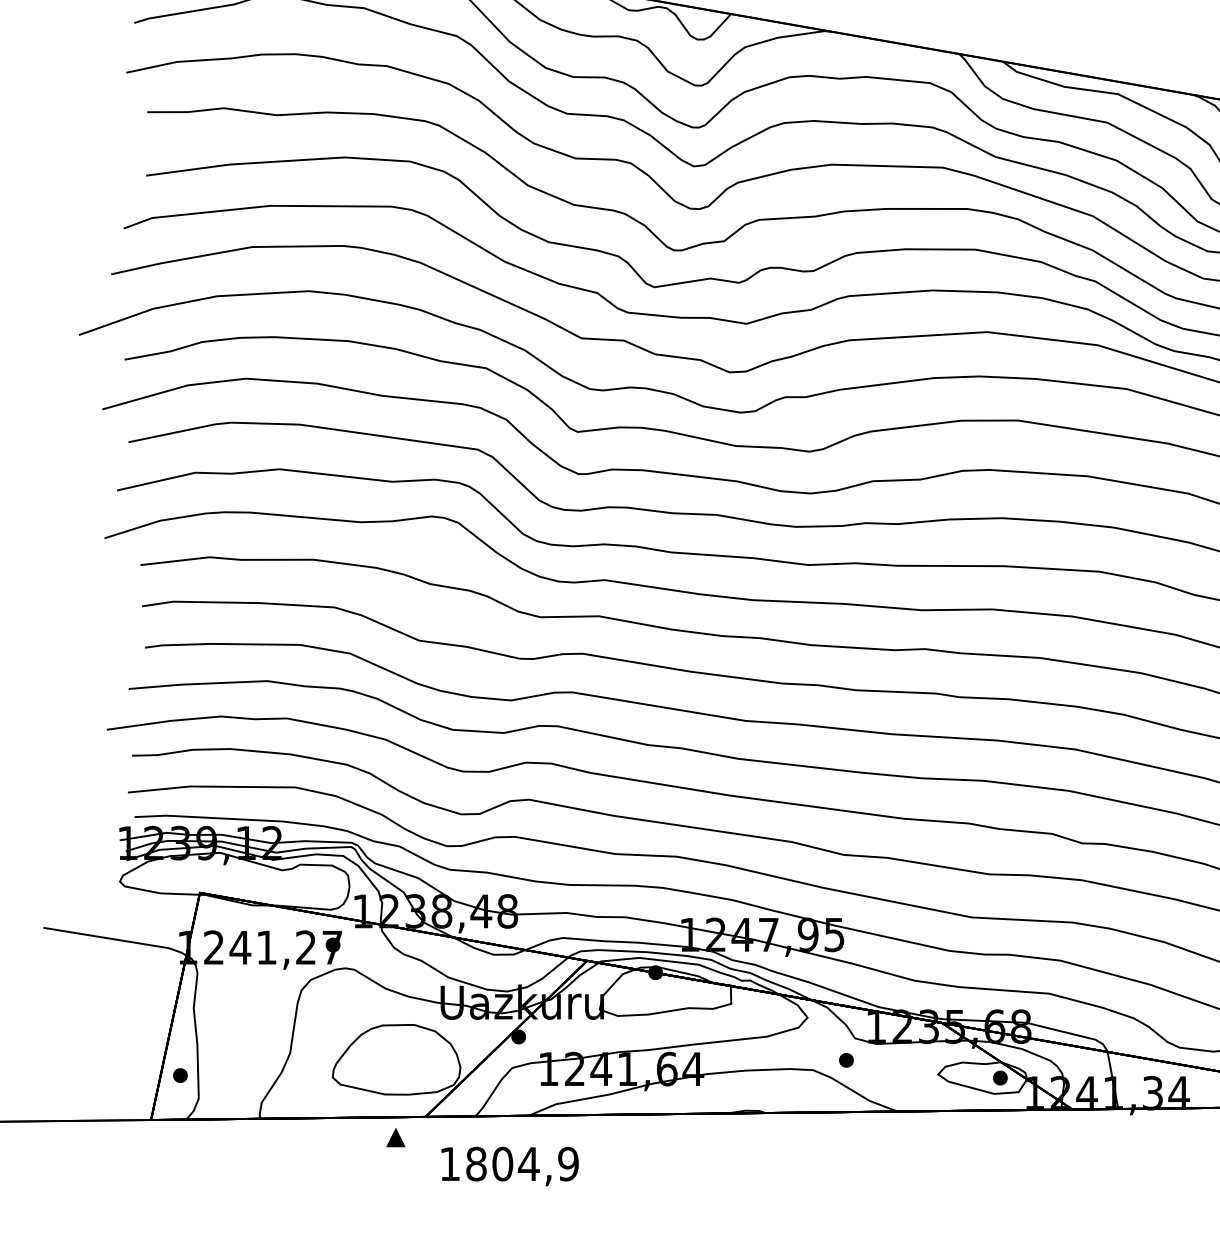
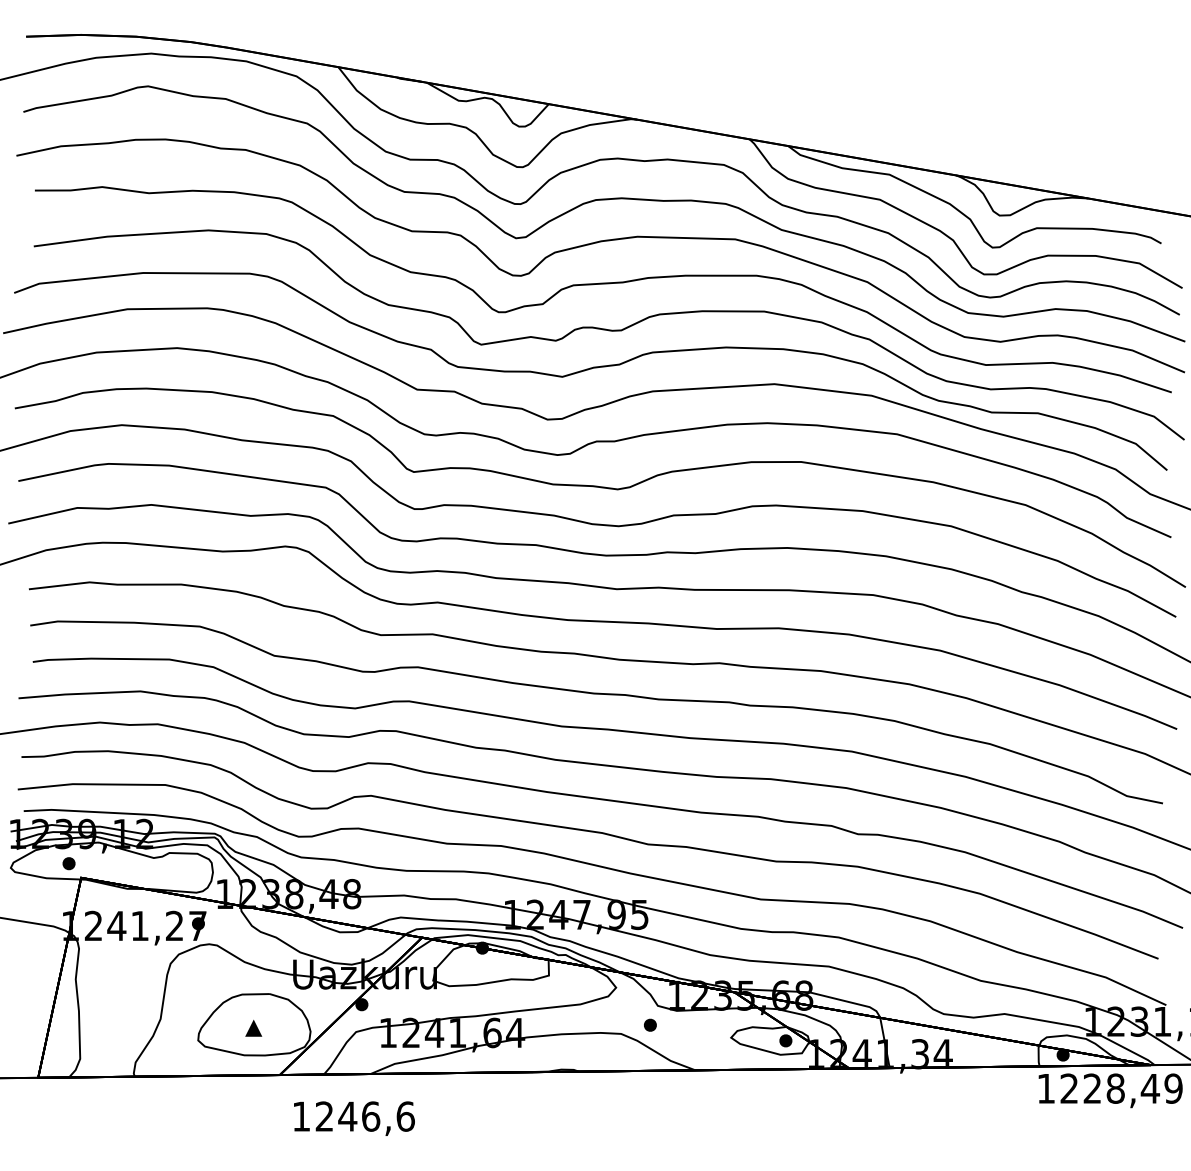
part: (179, 1075) -> (68, 863), moved
part: (395, 1136) -> (253, 1027), moved
text: (521, 1163) -> (364, 1116), 1804,9 -> 1246,6

